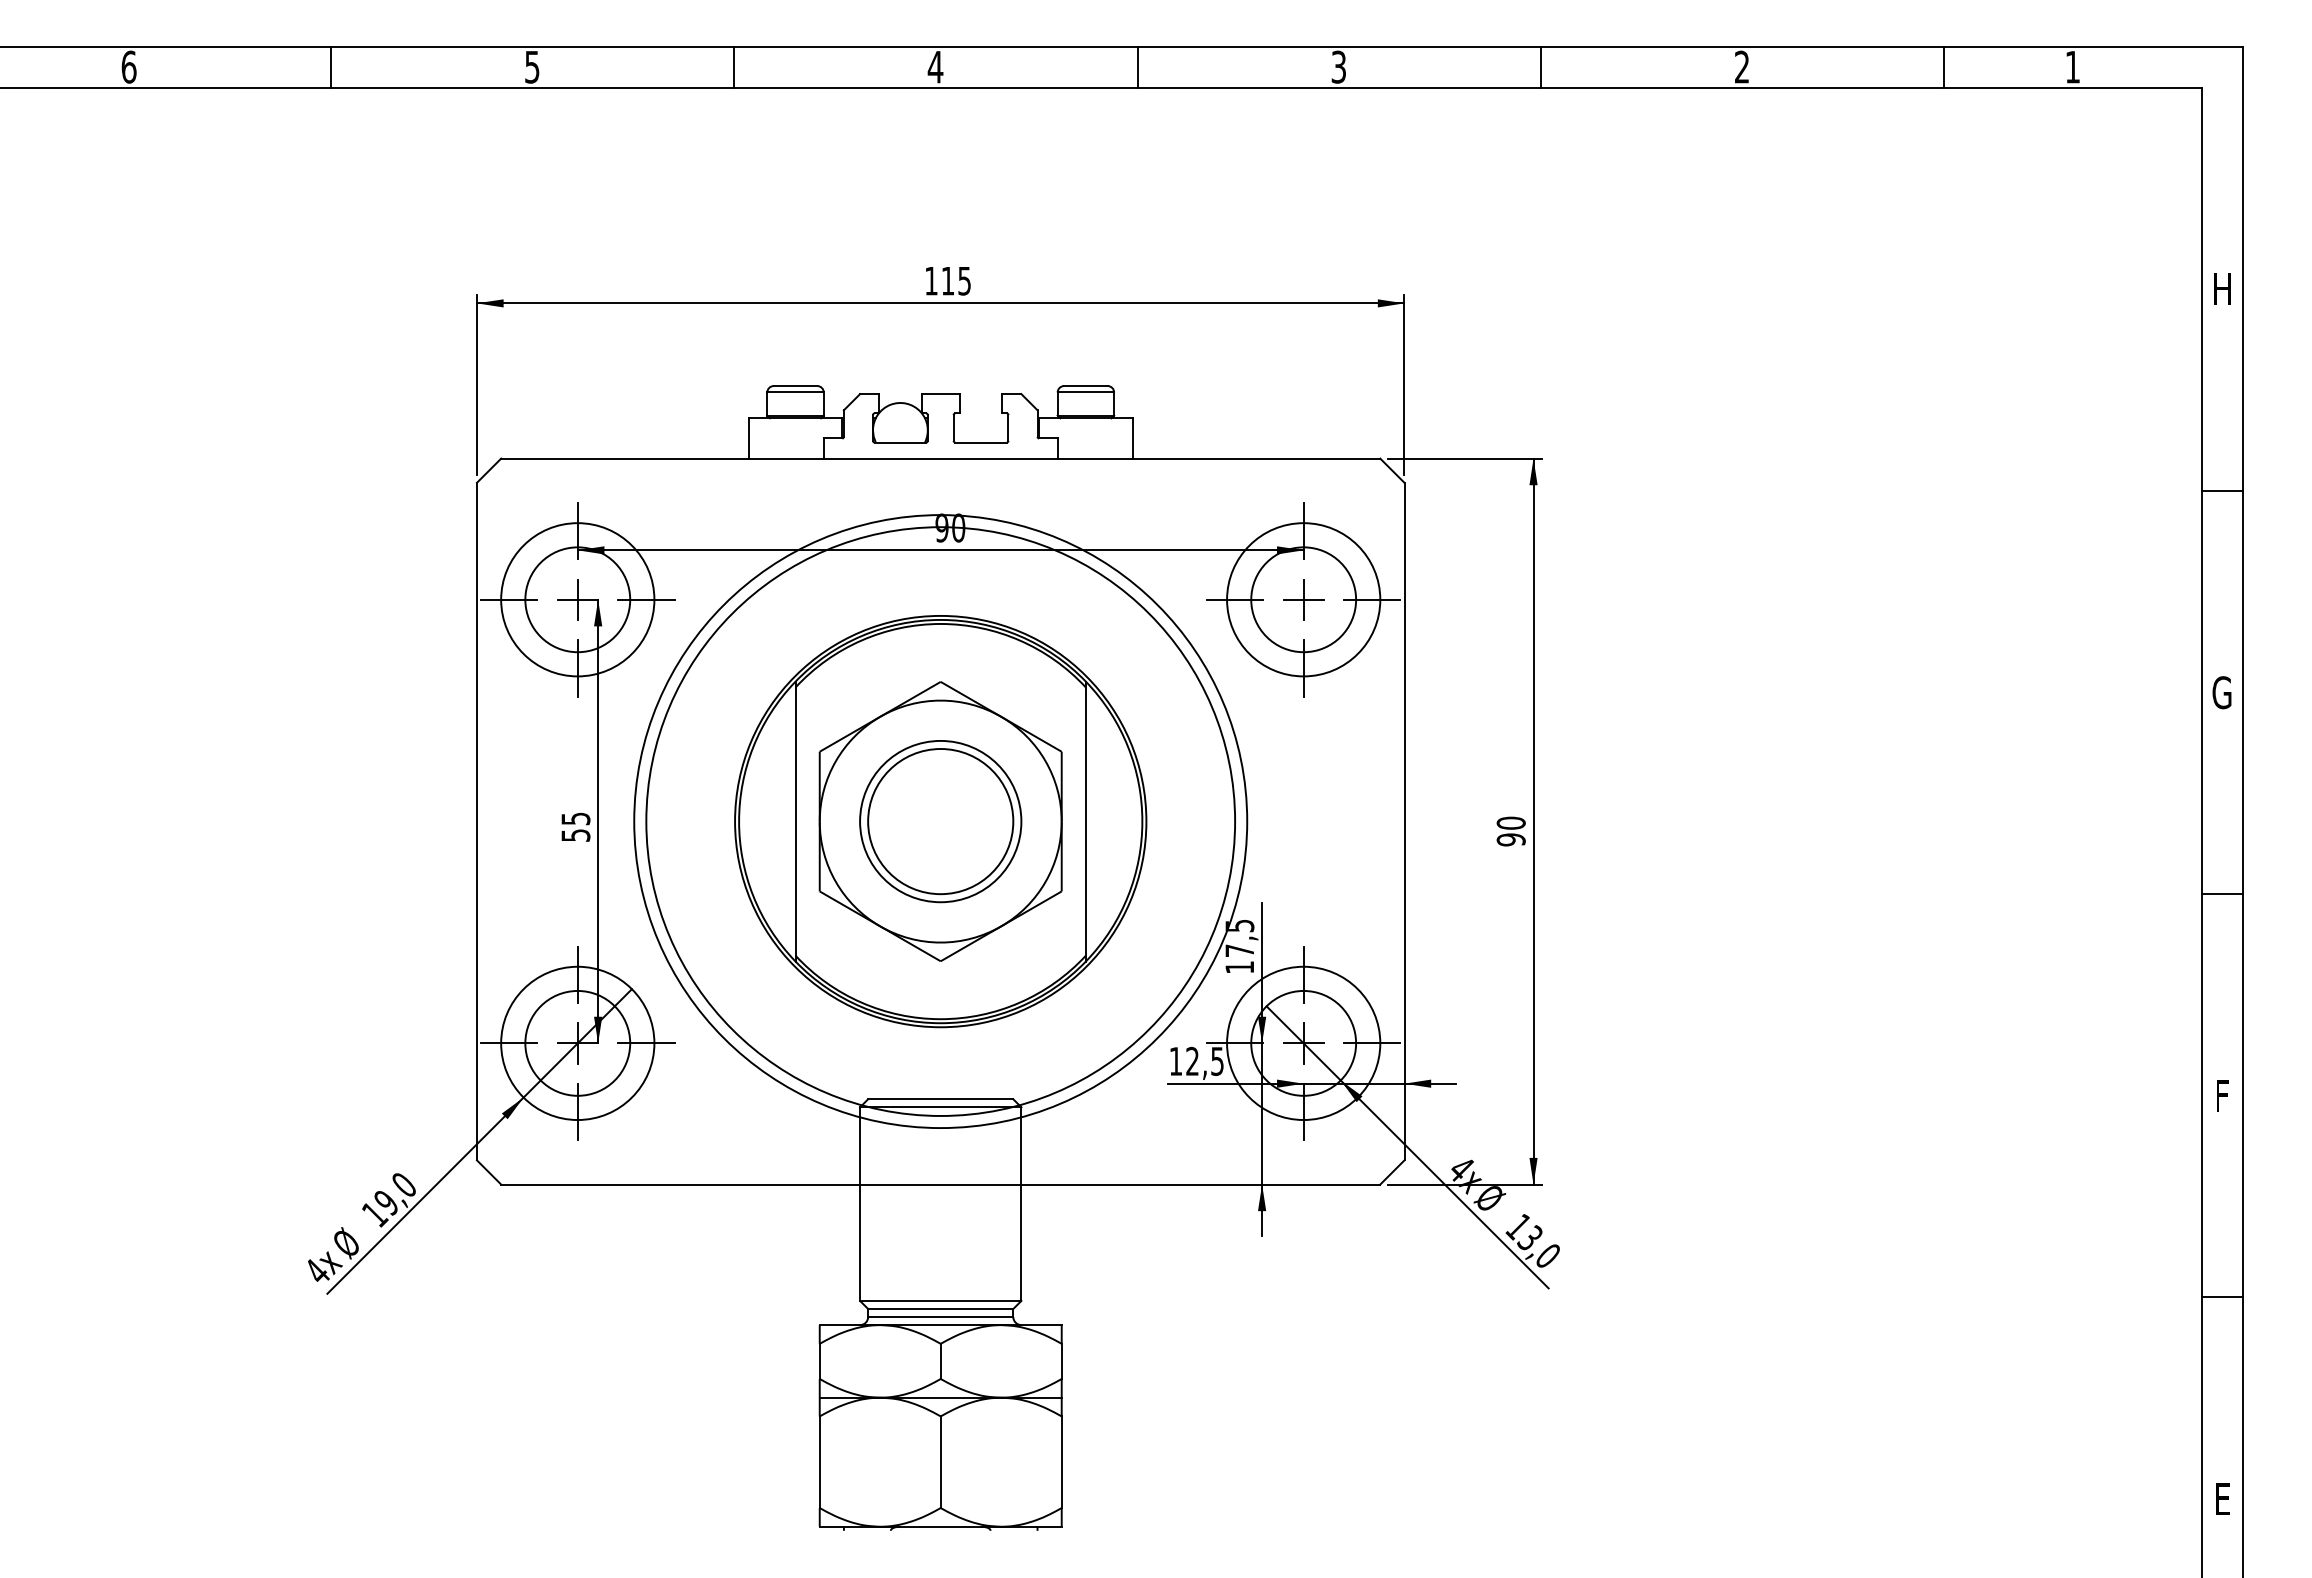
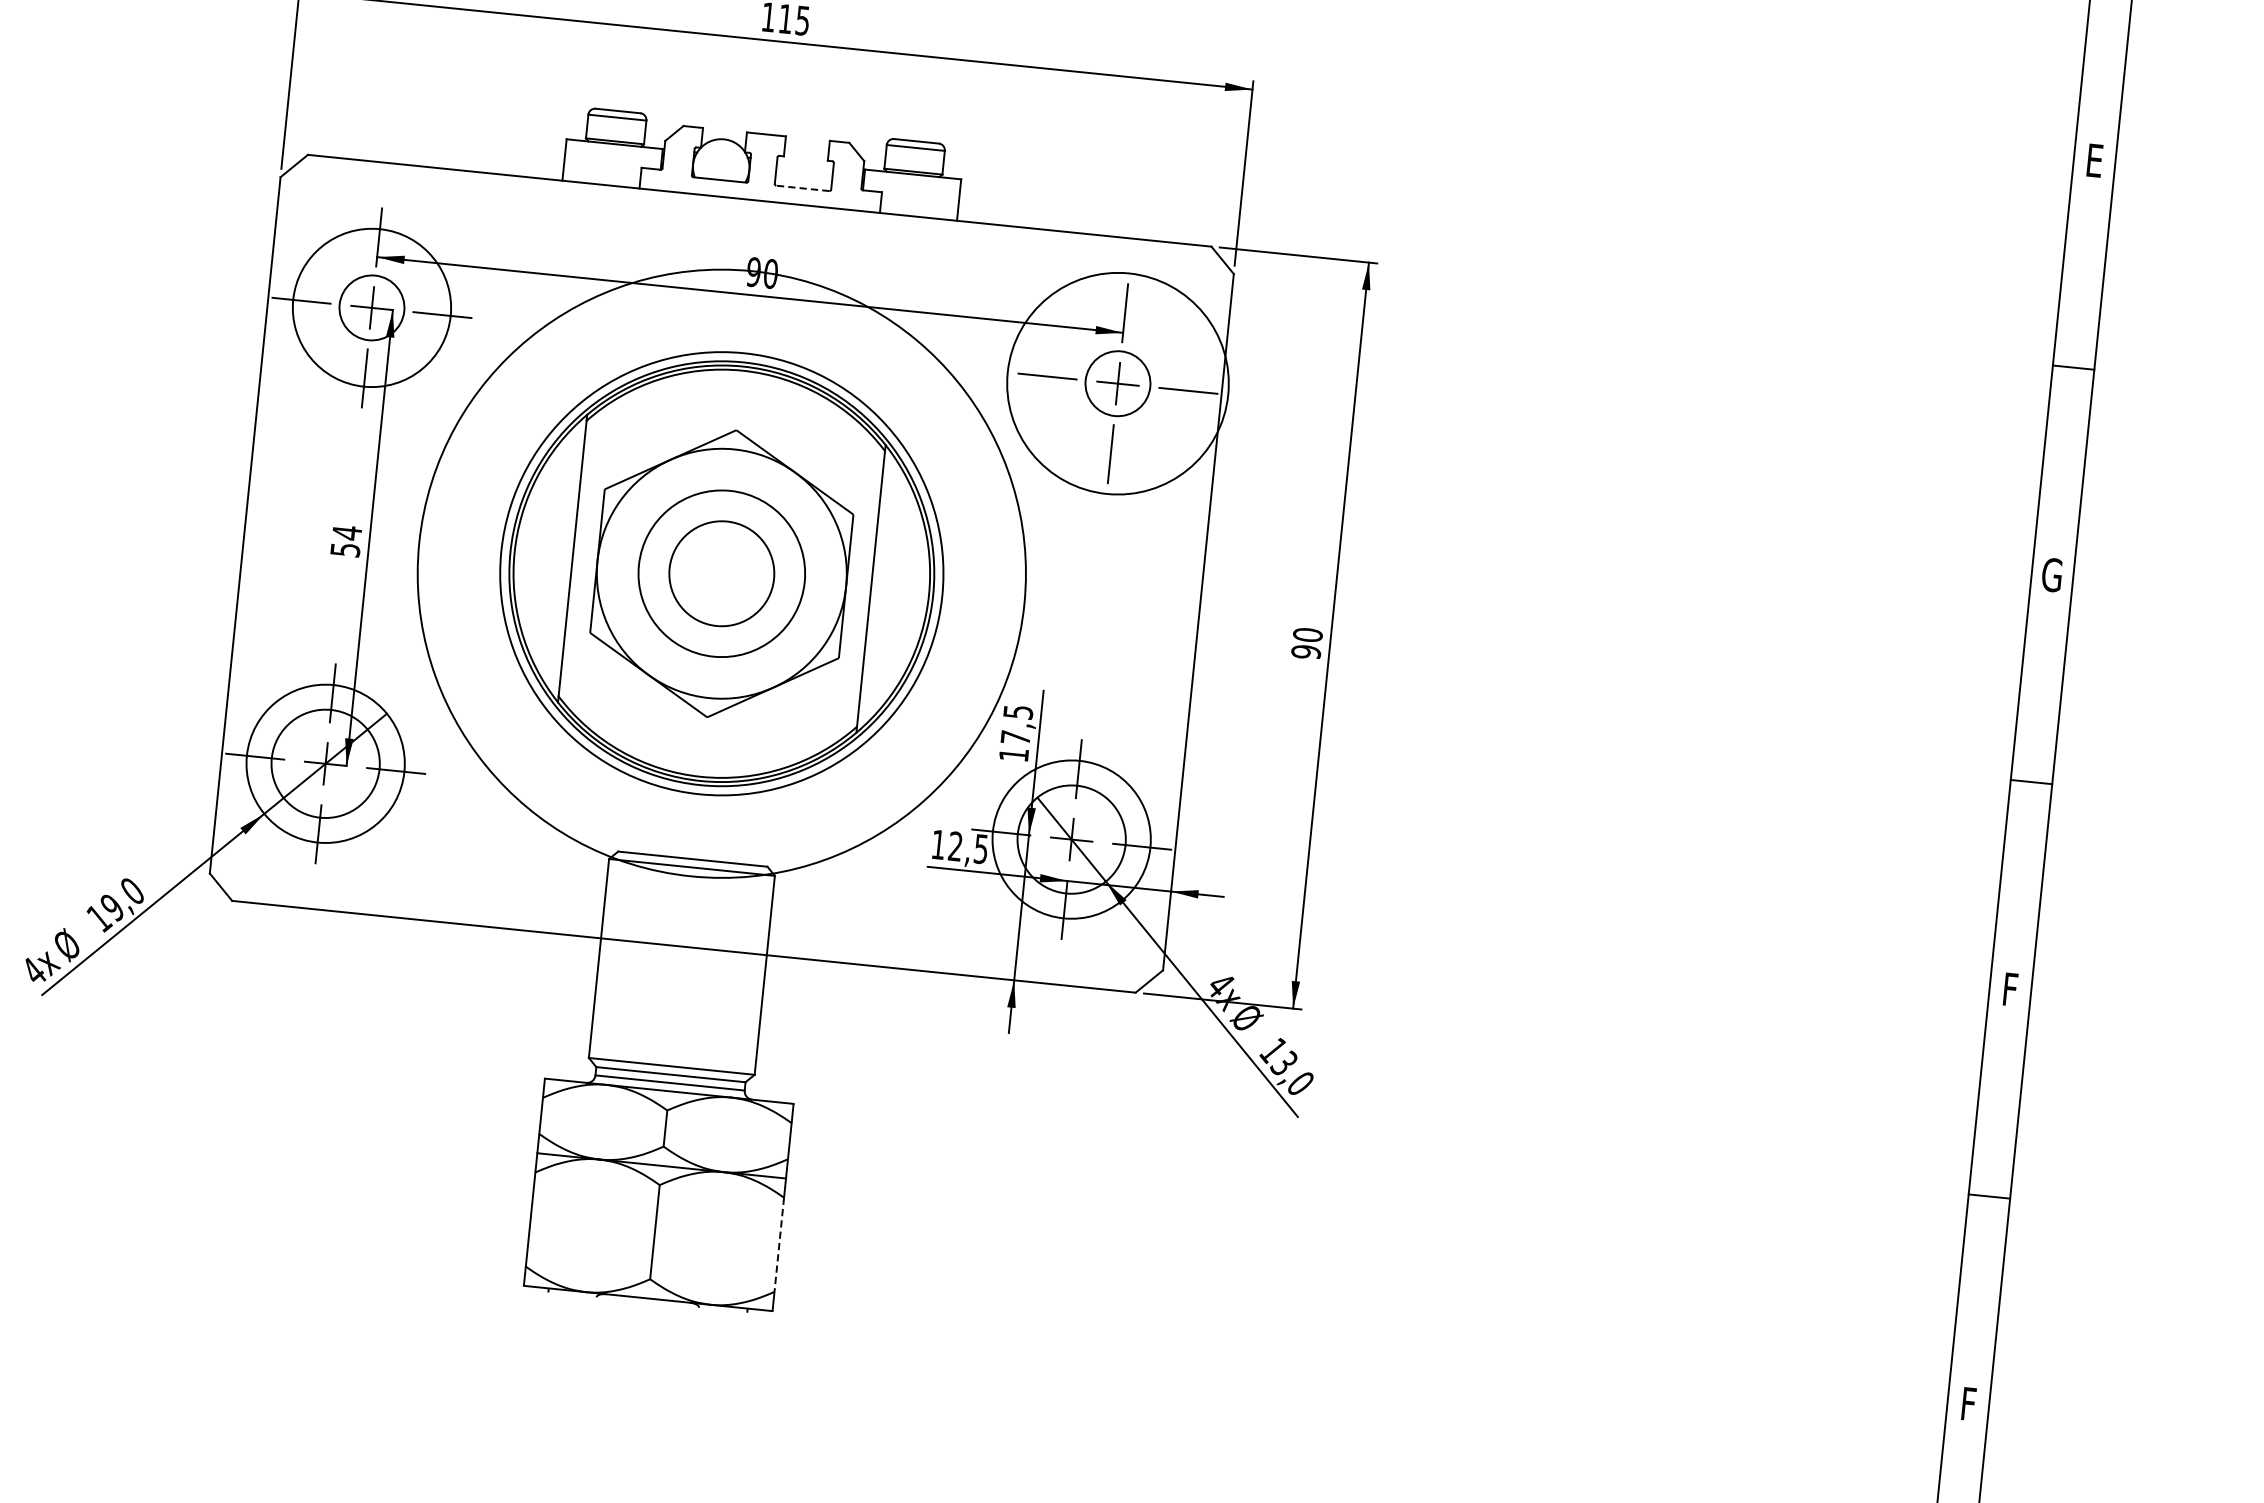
text: (2222, 288) -> (2094, 159), H -> E
line: (981, 442) -> (803, 188), solid -> dashed
circle: (577, 599) -> (371, 307), size x0.6
circle: (1303, 599) -> (1117, 383), size x0.6
circle: (1303, 599) -> (1117, 383), size x1.4
text: (575, 818) -> (346, 532), 55 -> 54
circle: (940, 821) -> (721, 573), size x0.7
circle: (940, 821) -> (721, 573), size x0.7
line: (1061, 1462) -> (779, 1245), solid -> dashed
text: (2222, 1498) -> (1968, 1403), E -> F

